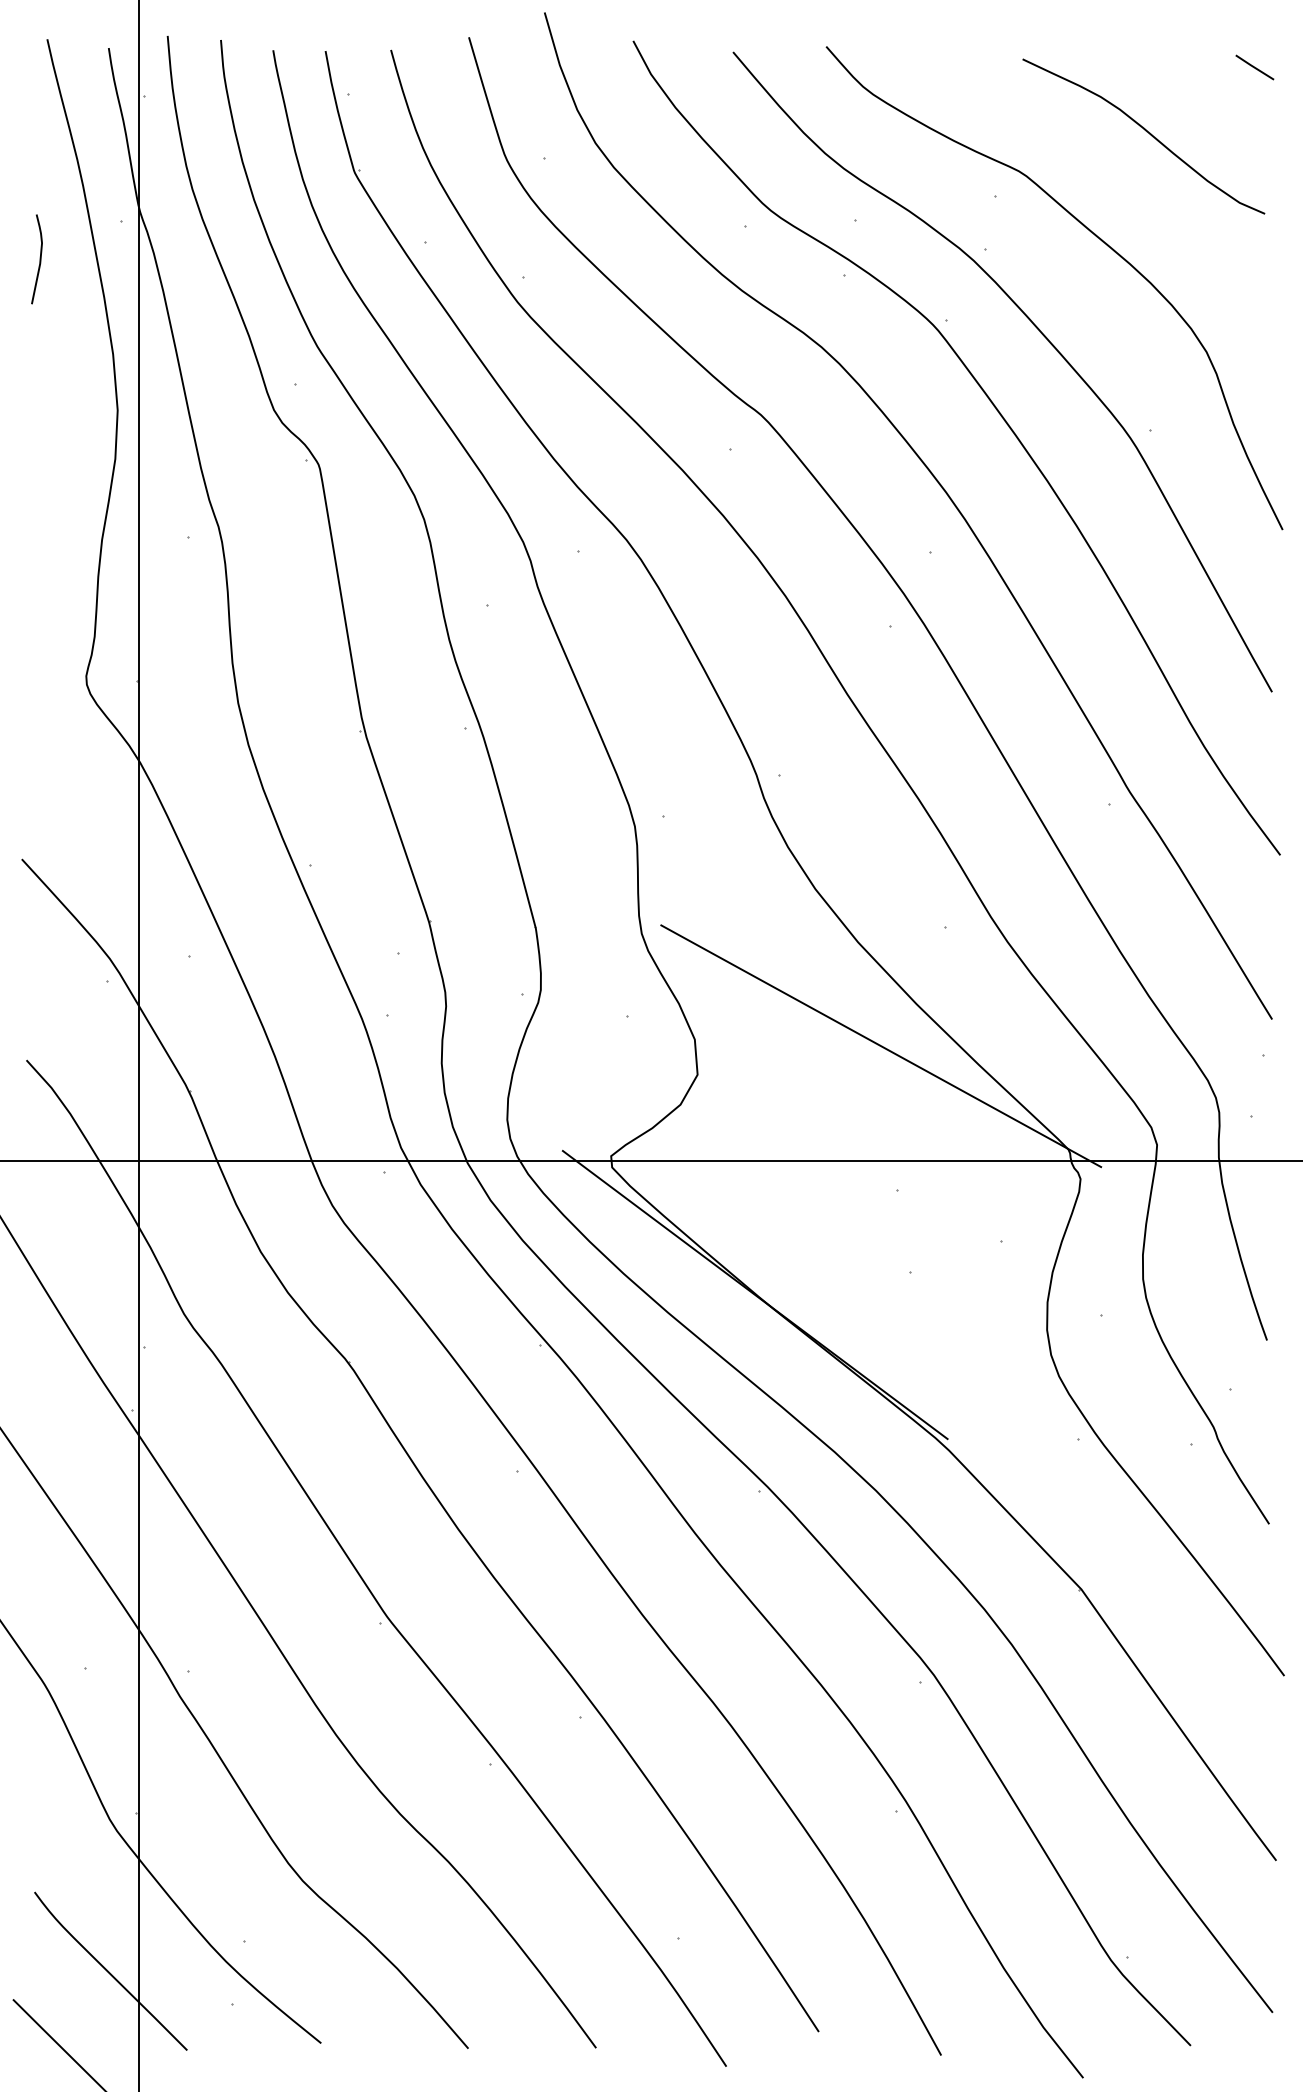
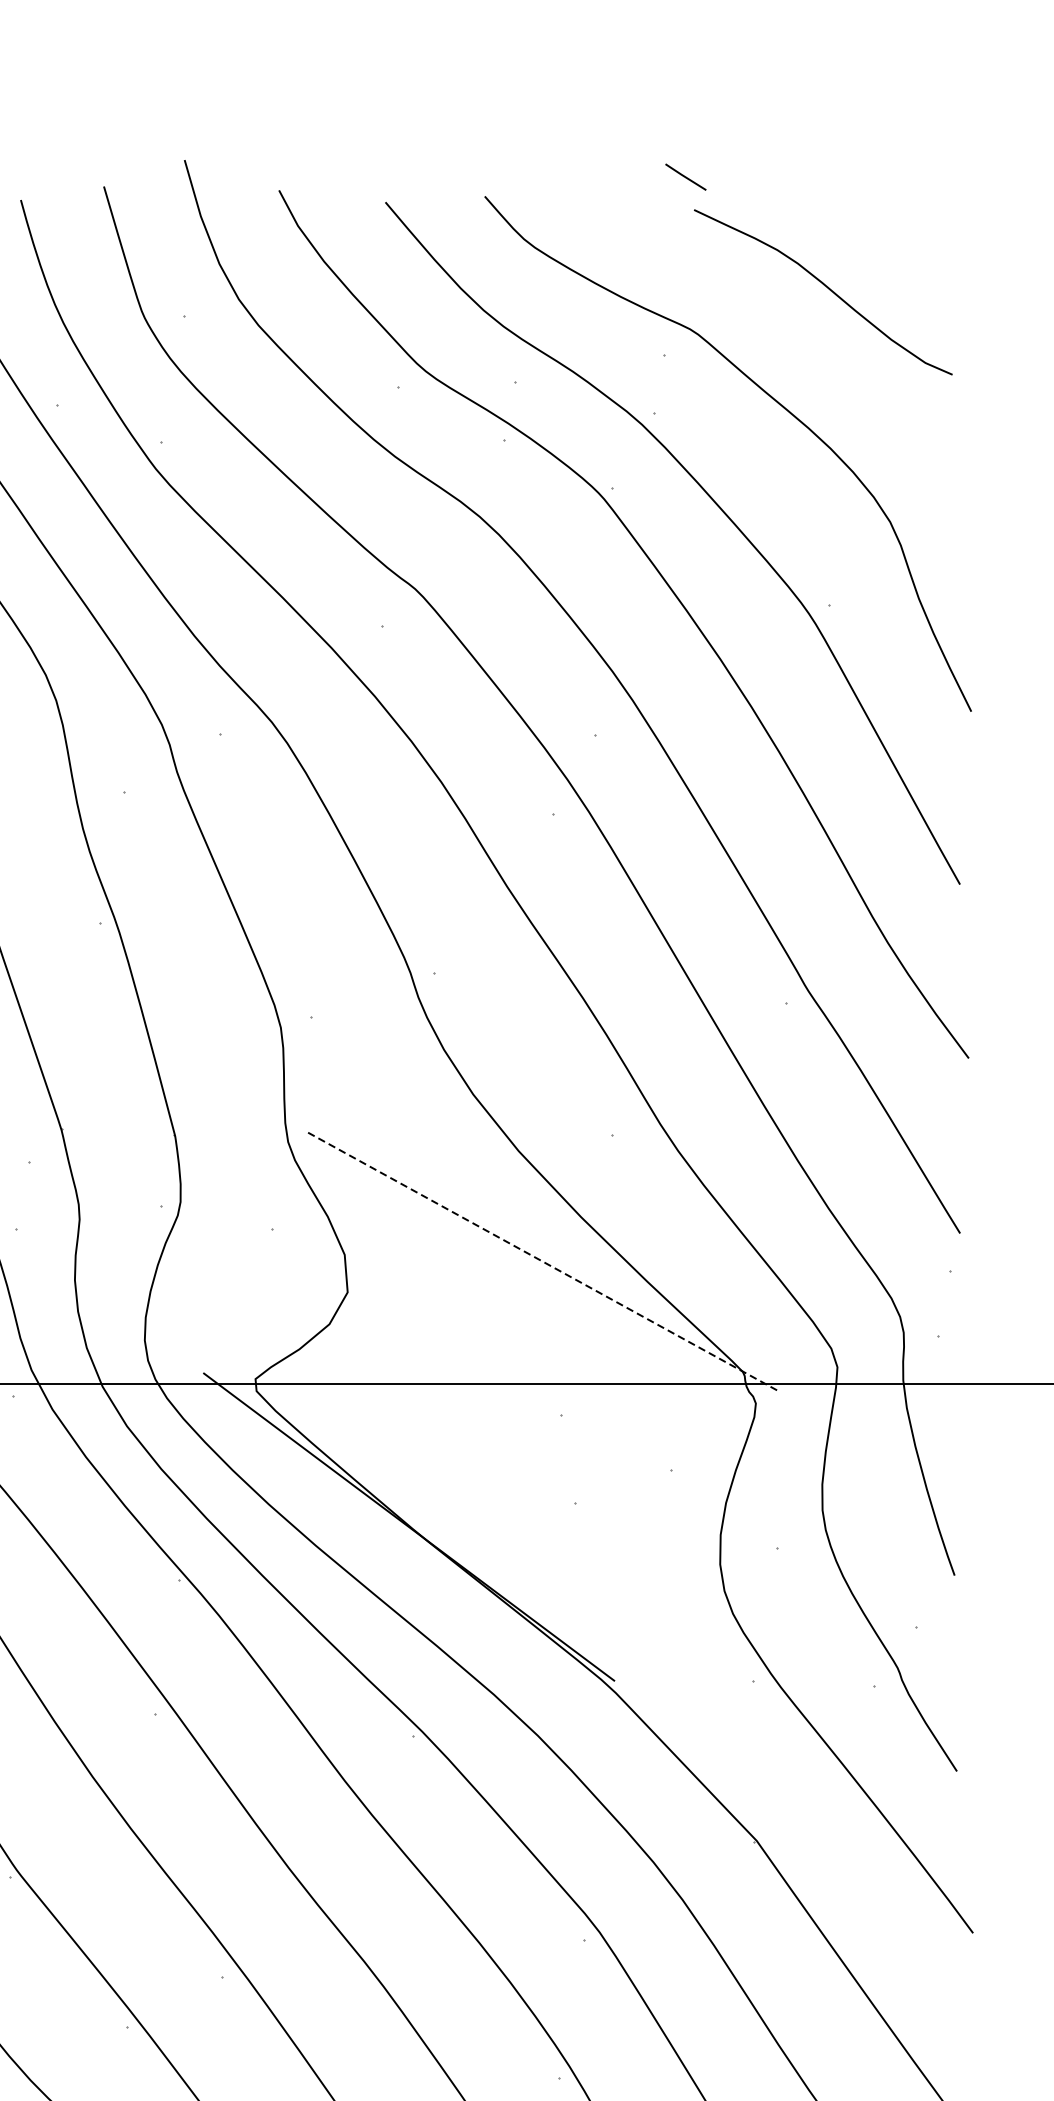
line: (1254, 67) -> (685, 177), moved
line: (881, 1046) -> (543, 1262), solid -> dashed

